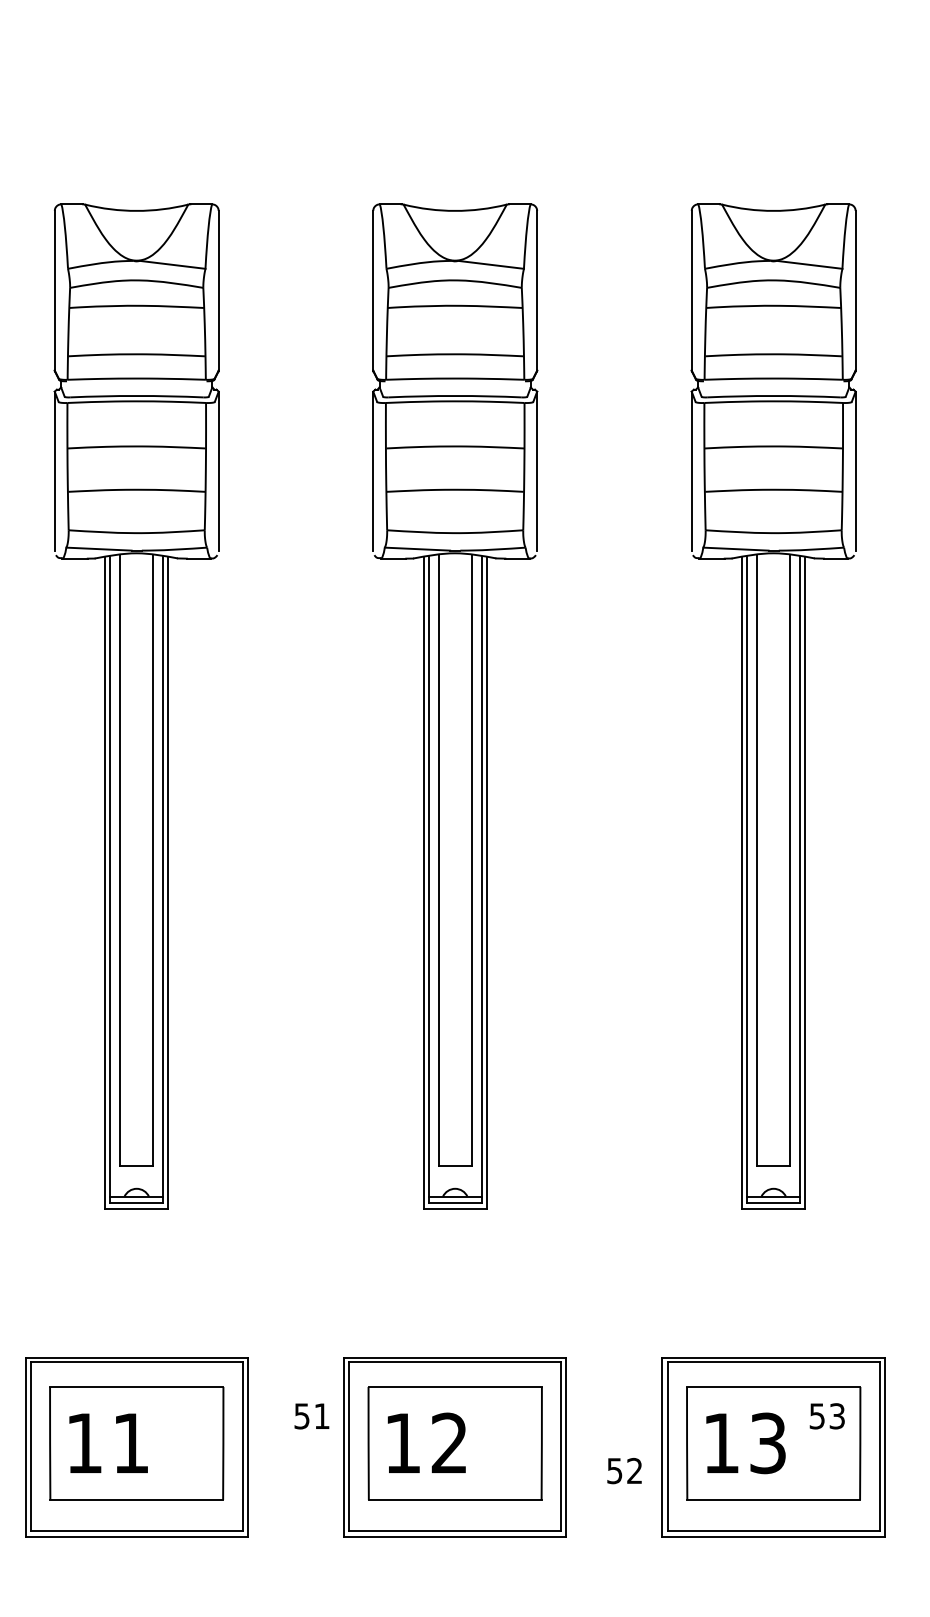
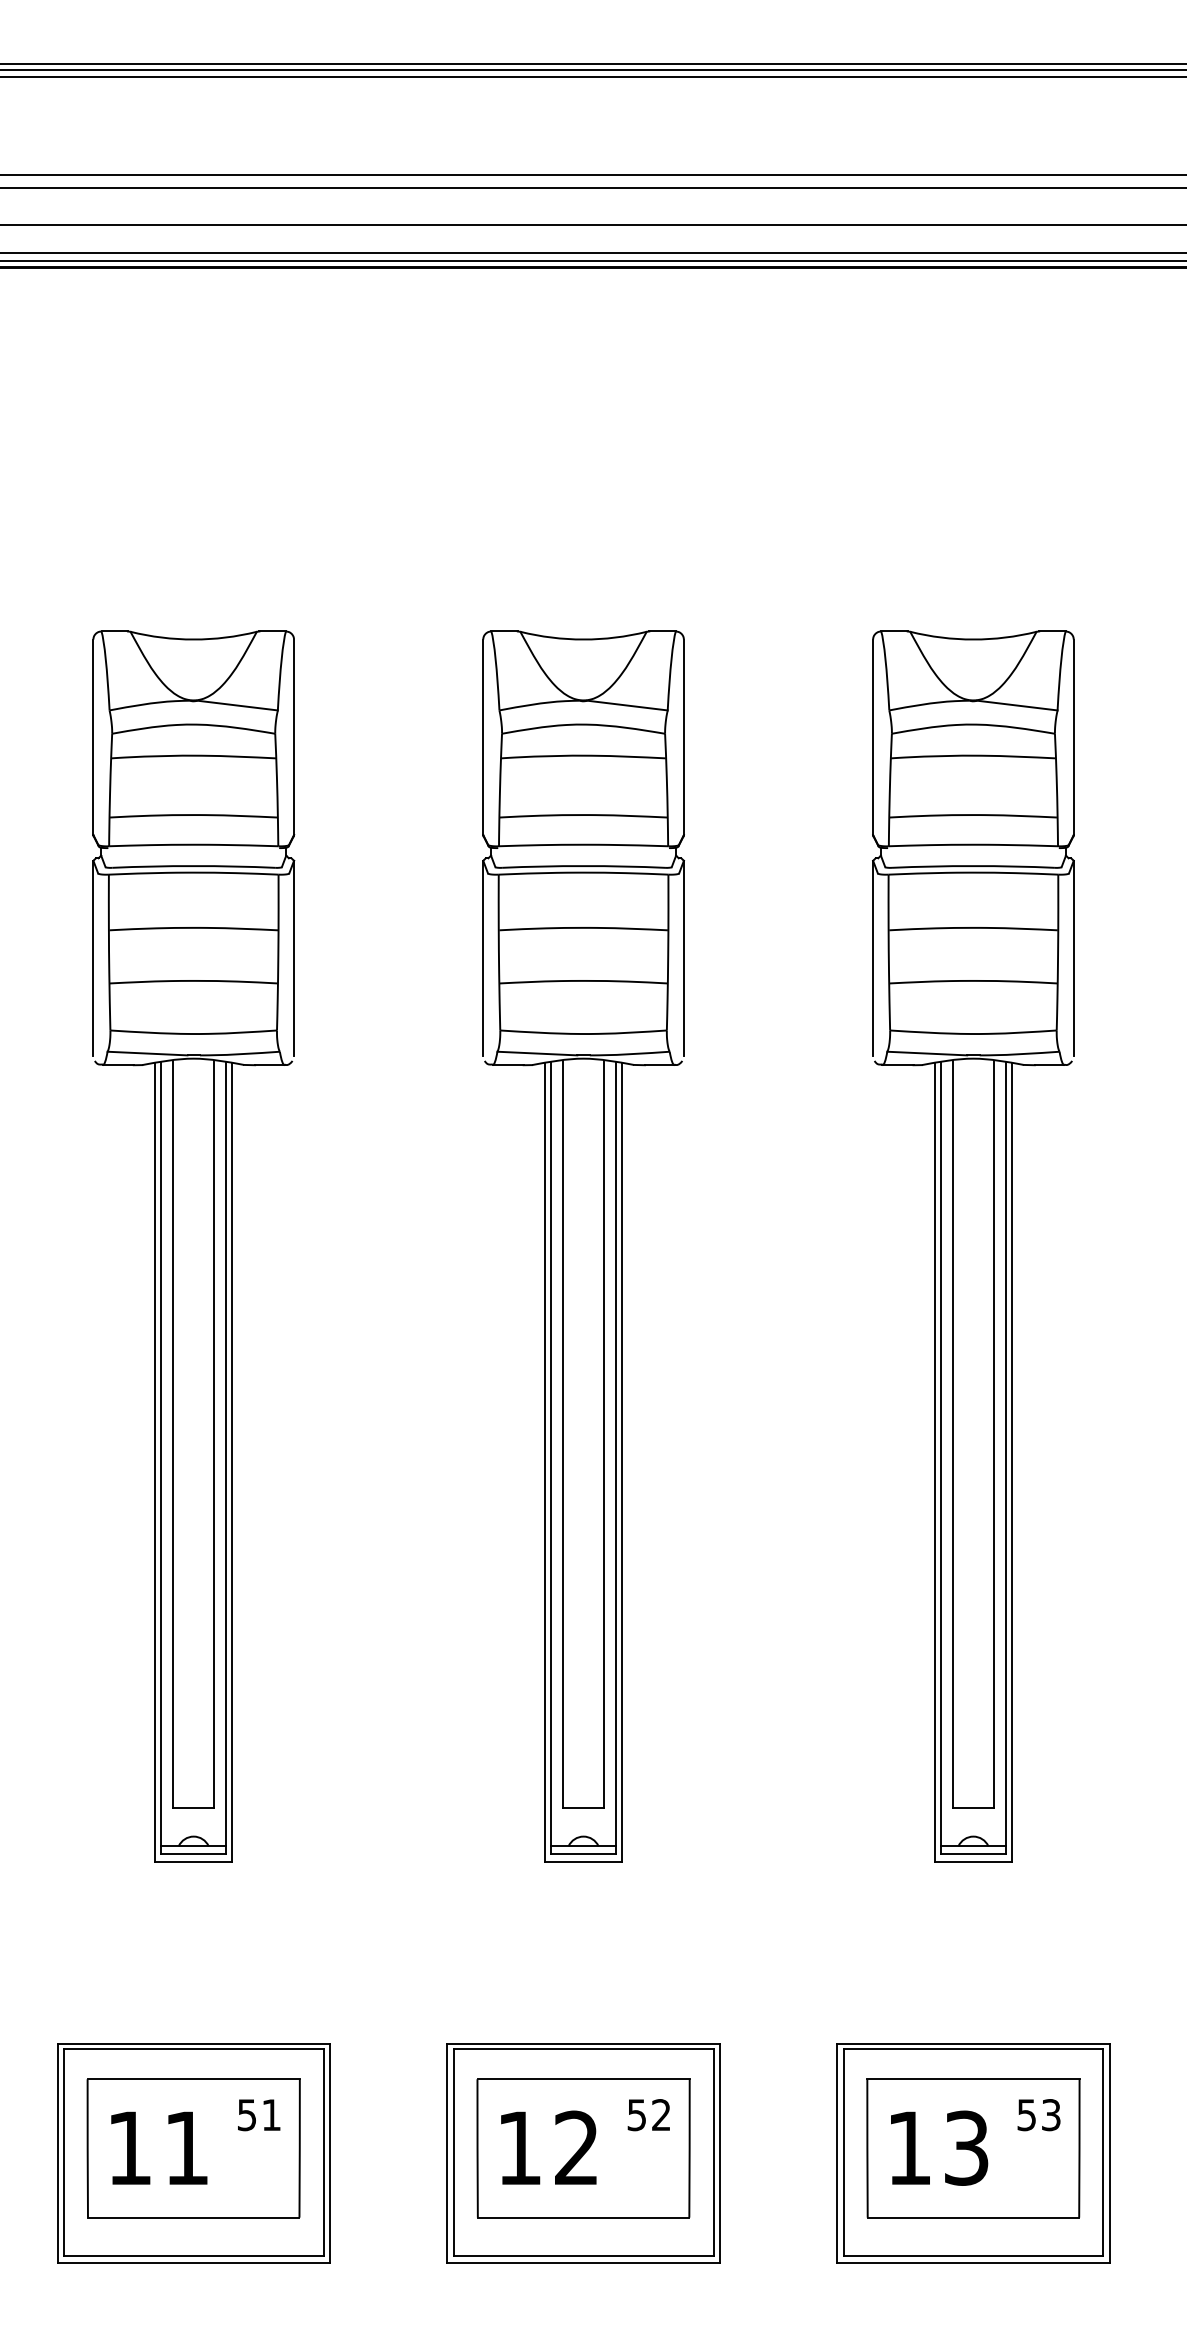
text: (312, 1416) -> (259, 2115), moved
text: (624, 1471) -> (648, 2115), moved

